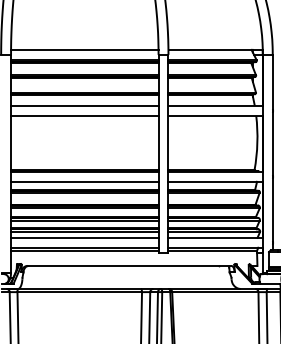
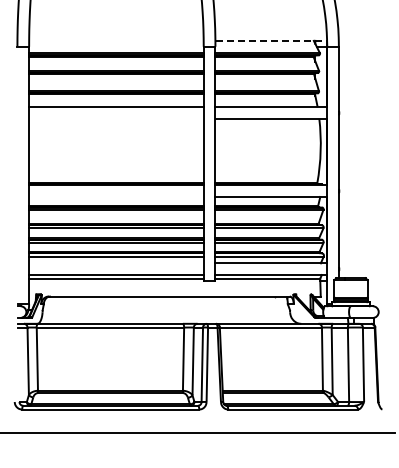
line: (84, 49) -> (116, 40), removed
line: (215, 49) -> (271, 40), solid -> dashed
line: (84, 115) -> (116, 118), removed
line: (84, 181) -> (116, 196), removed
line: (84, 238) -> (116, 263), removed

